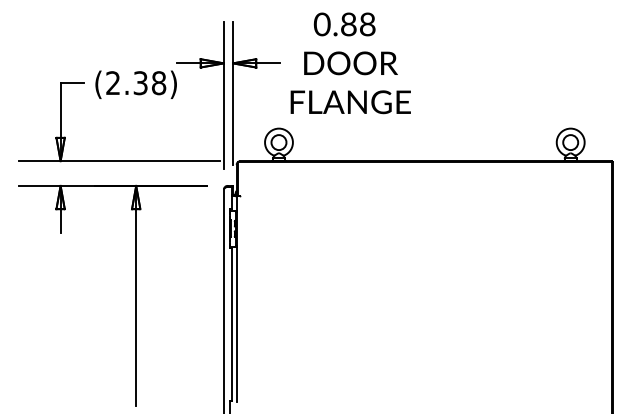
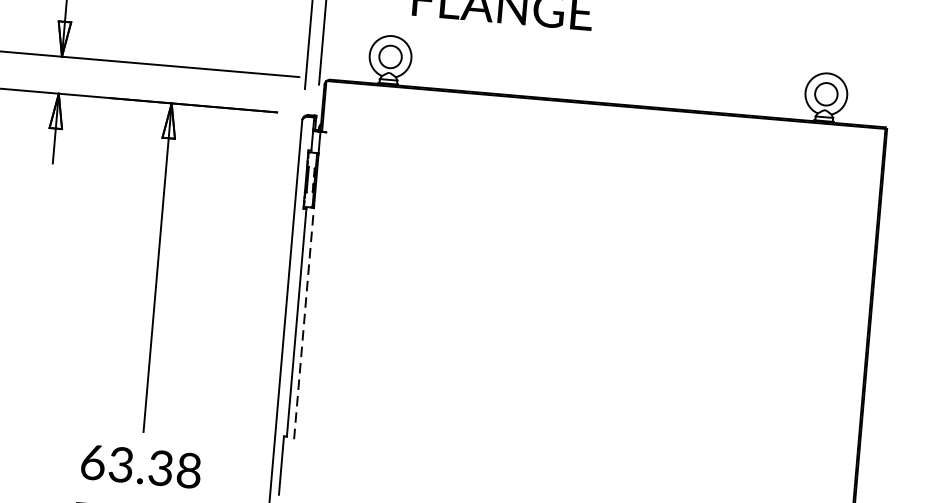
line: (236, 324) -> (303, 323), solid -> dashed

